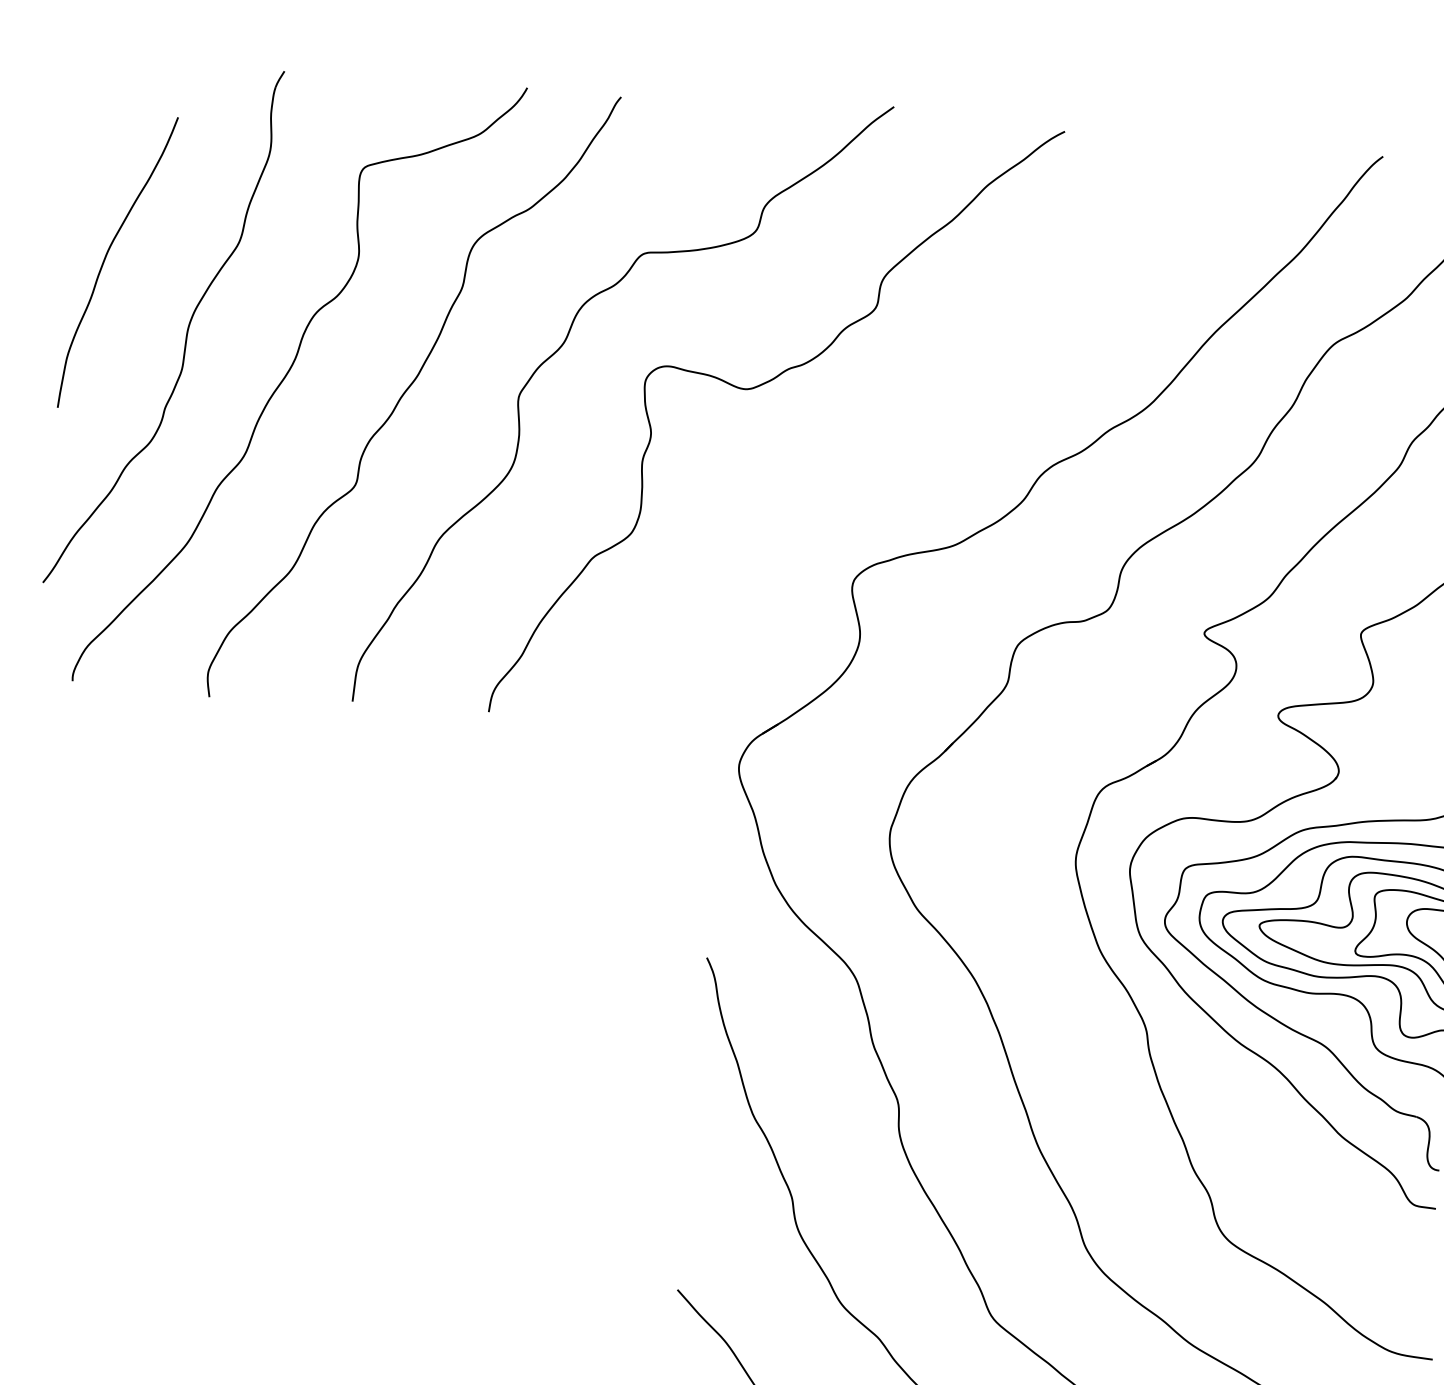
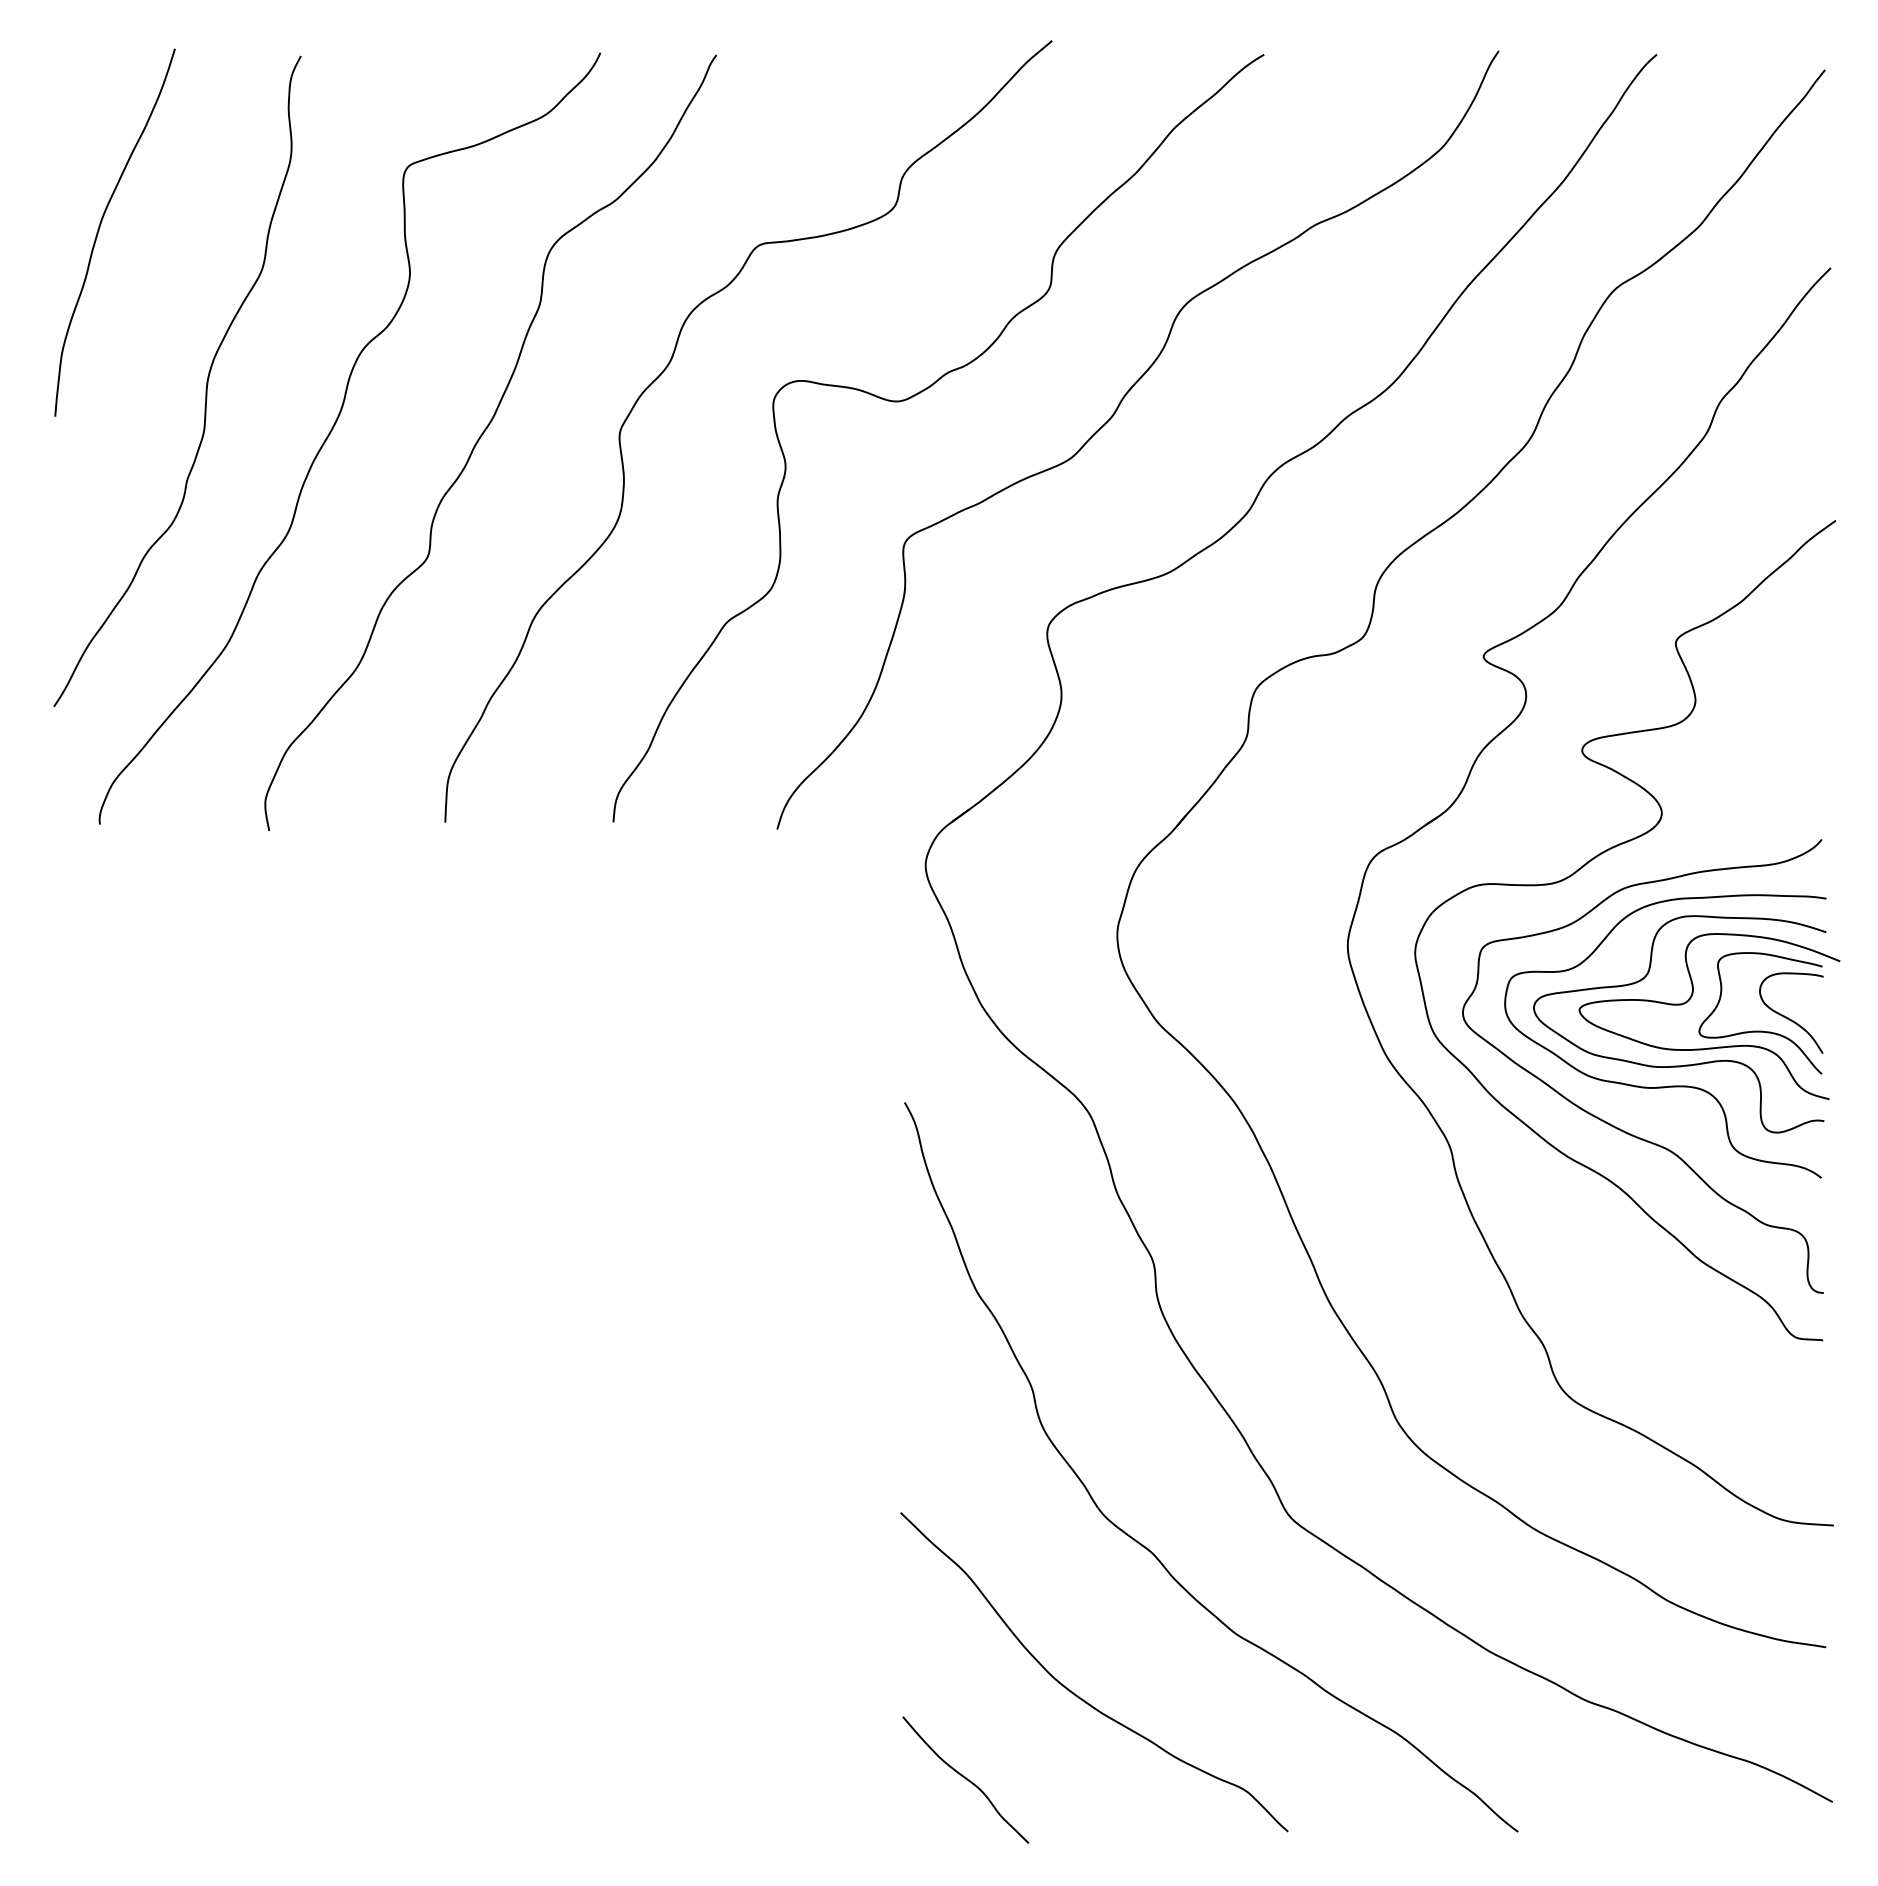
curve: (106, 257) -> (100, 227), moved
curve: (920, 414) -> (1114, 415), added

